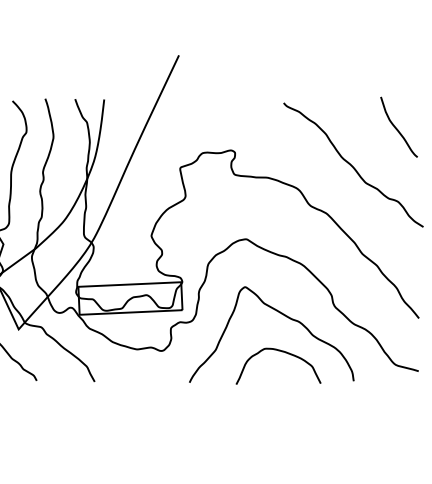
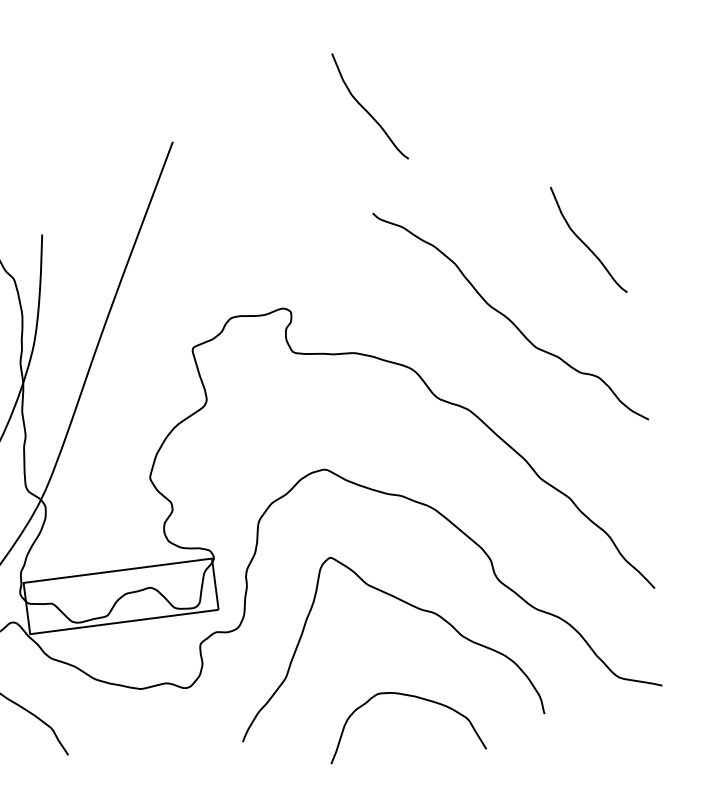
curve: (284, 45) -> (365, 107), added
curve: (282, 352) -> (411, 697), moved

